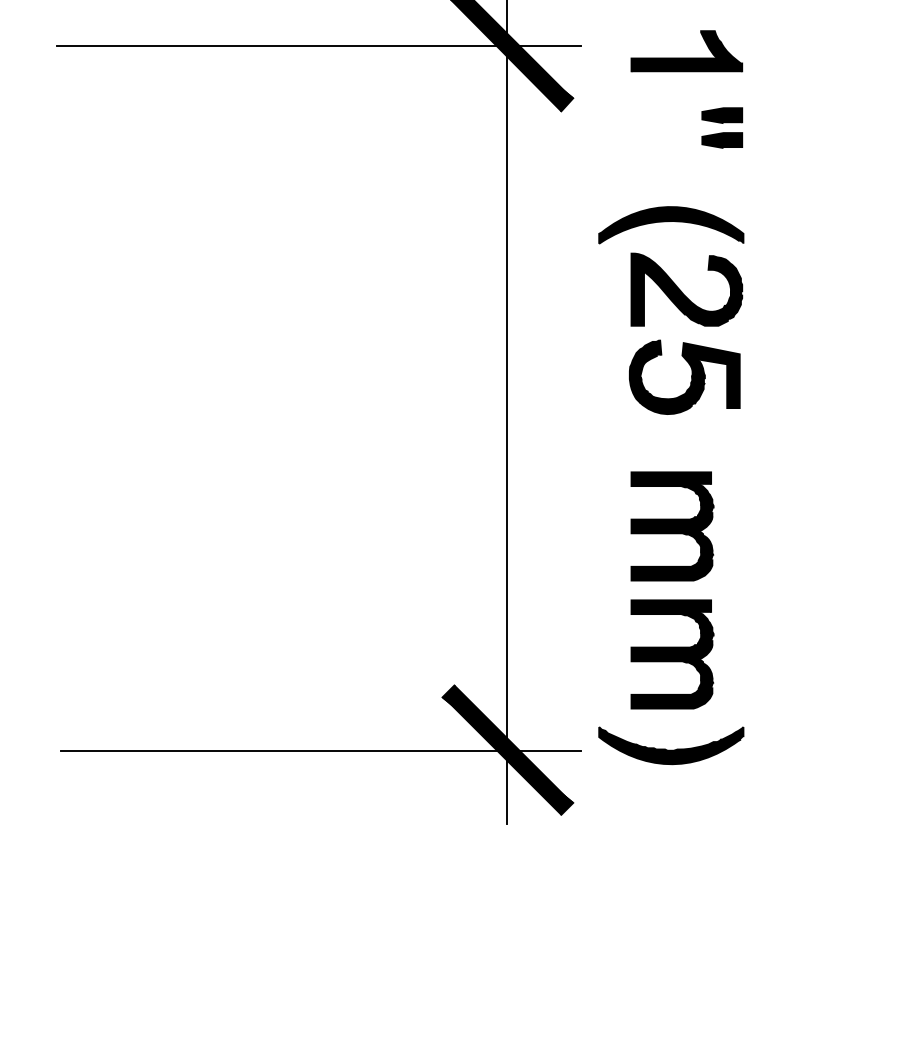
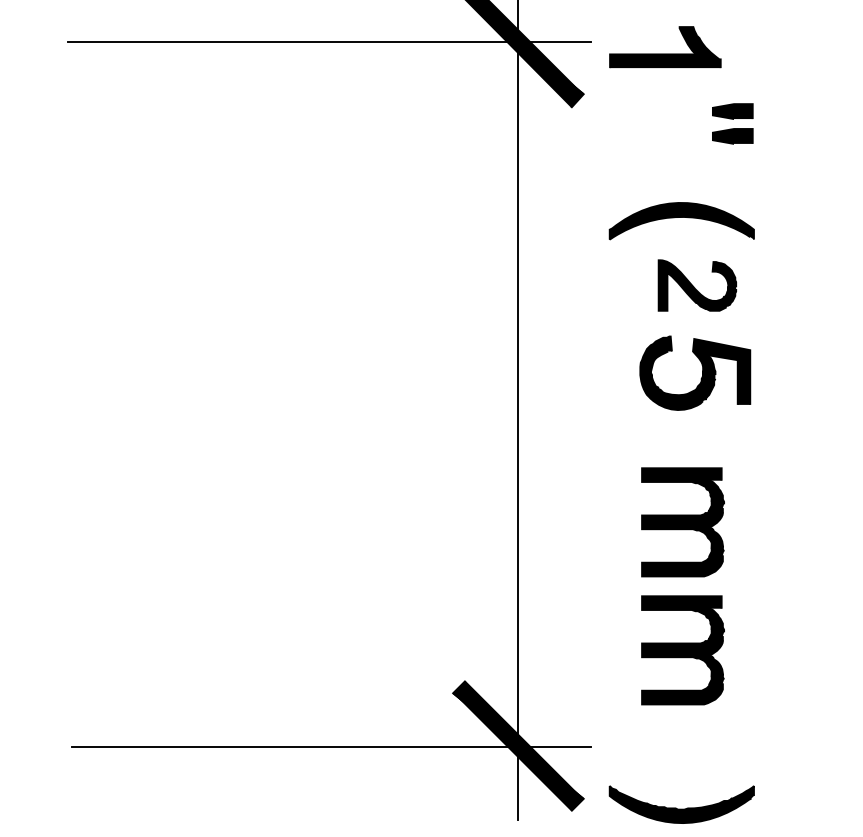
part: (686, 51) -> (665, 47), moved
part: (686, 289) -> (697, 285), size x0.7
part: (671, 745) -> (682, 804), moved

